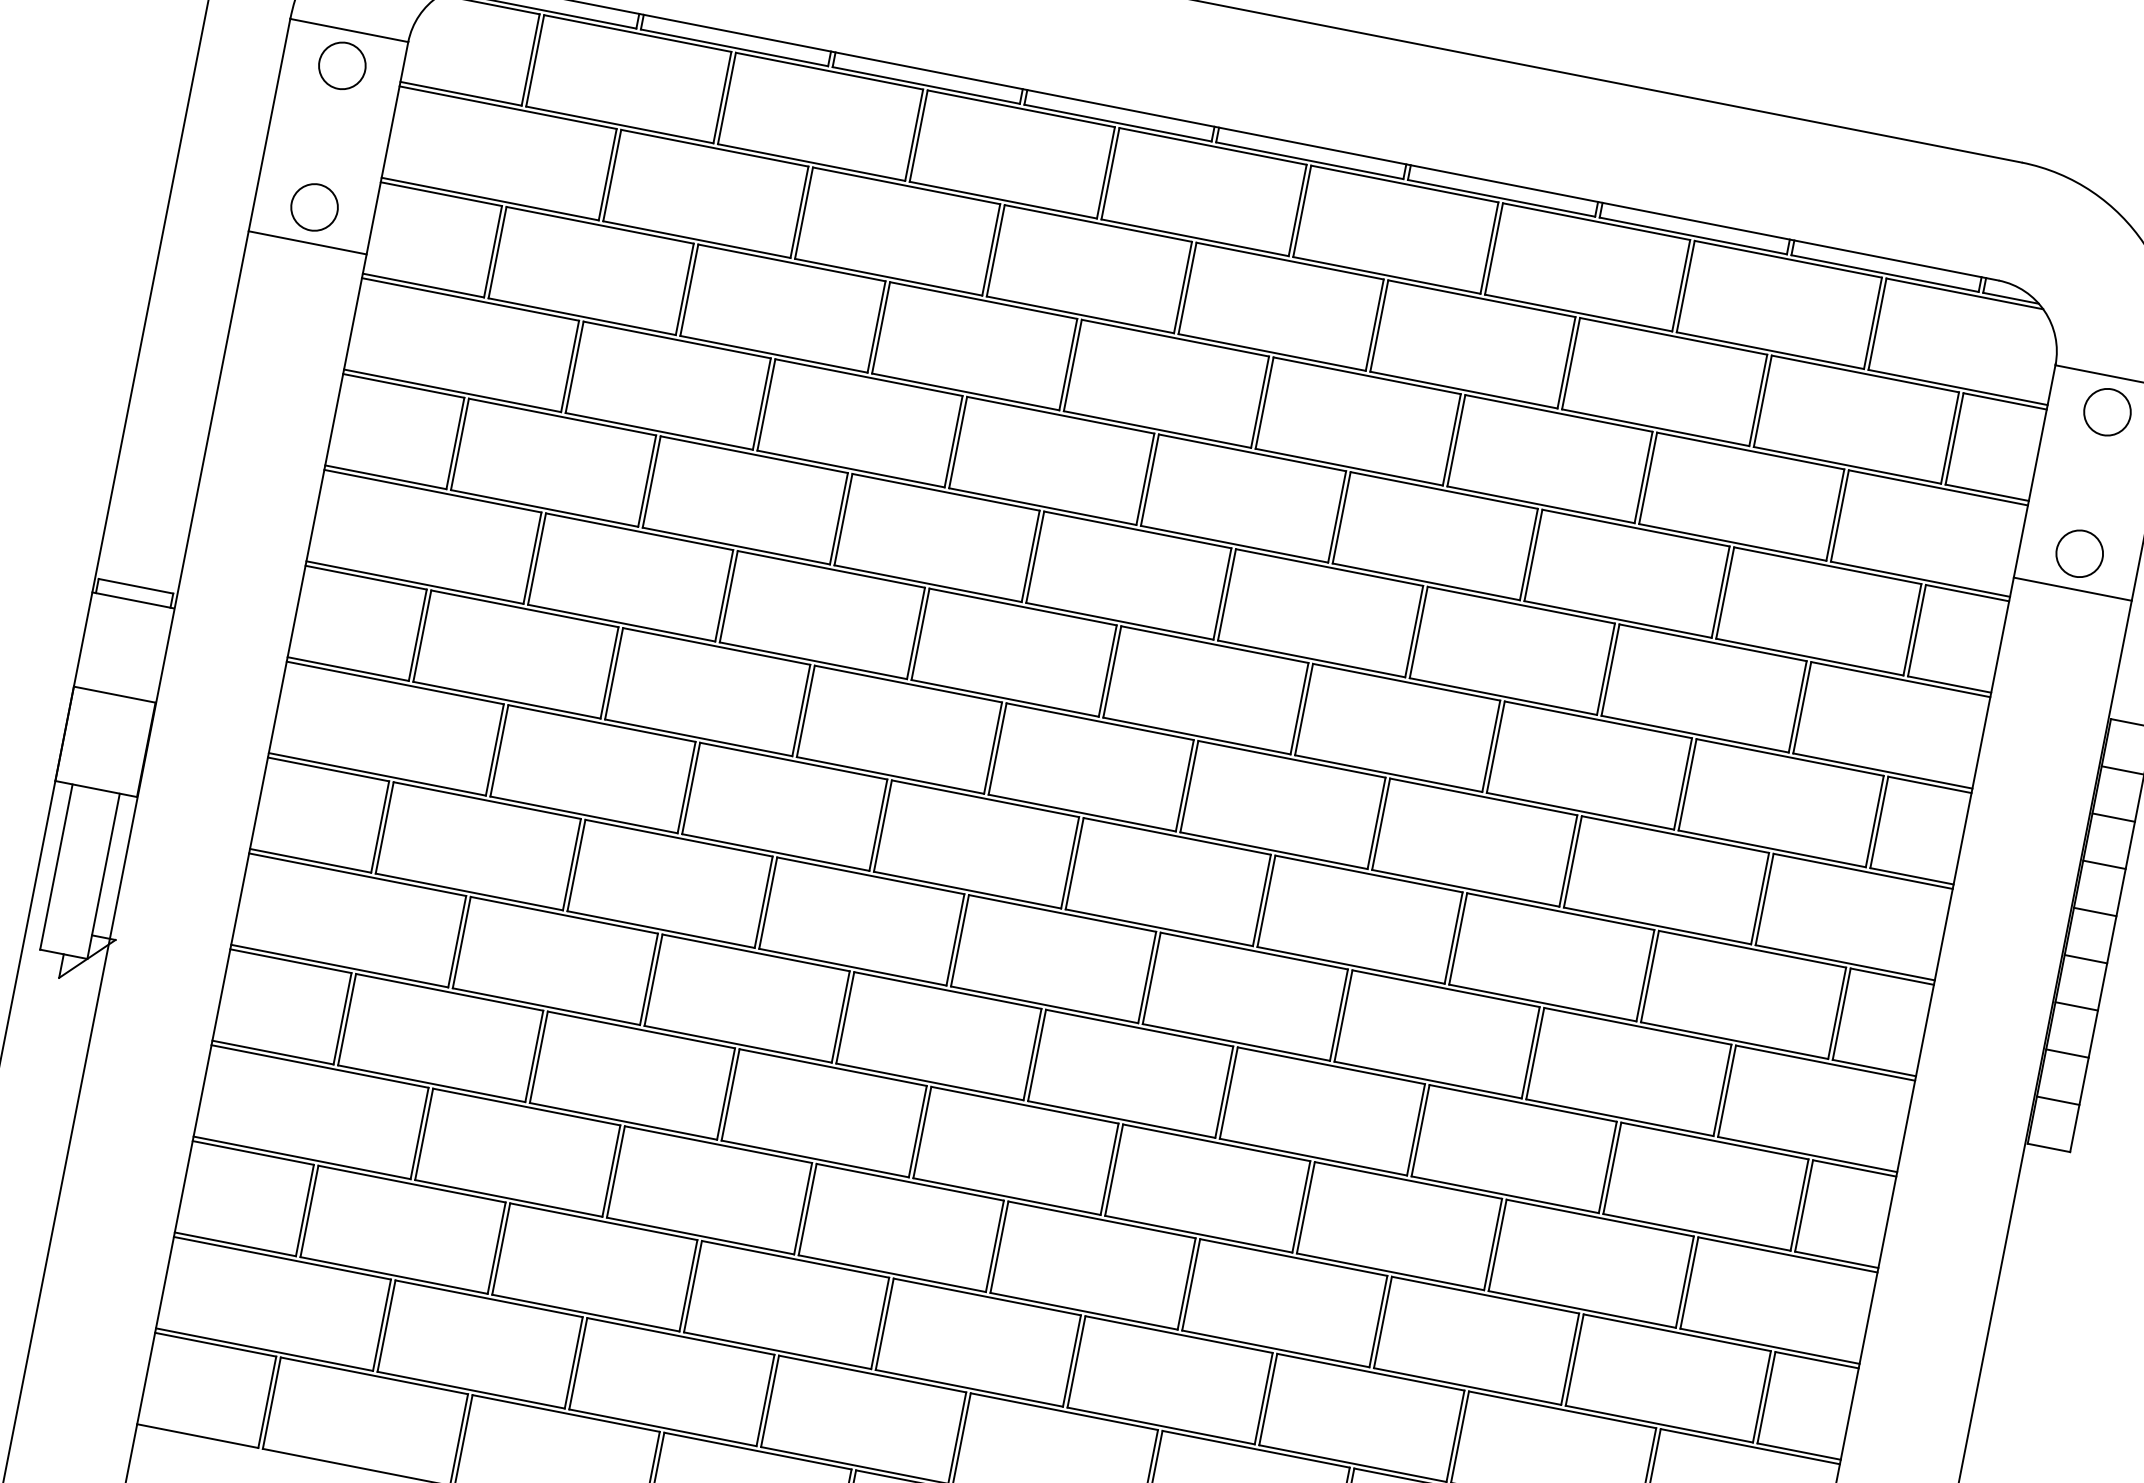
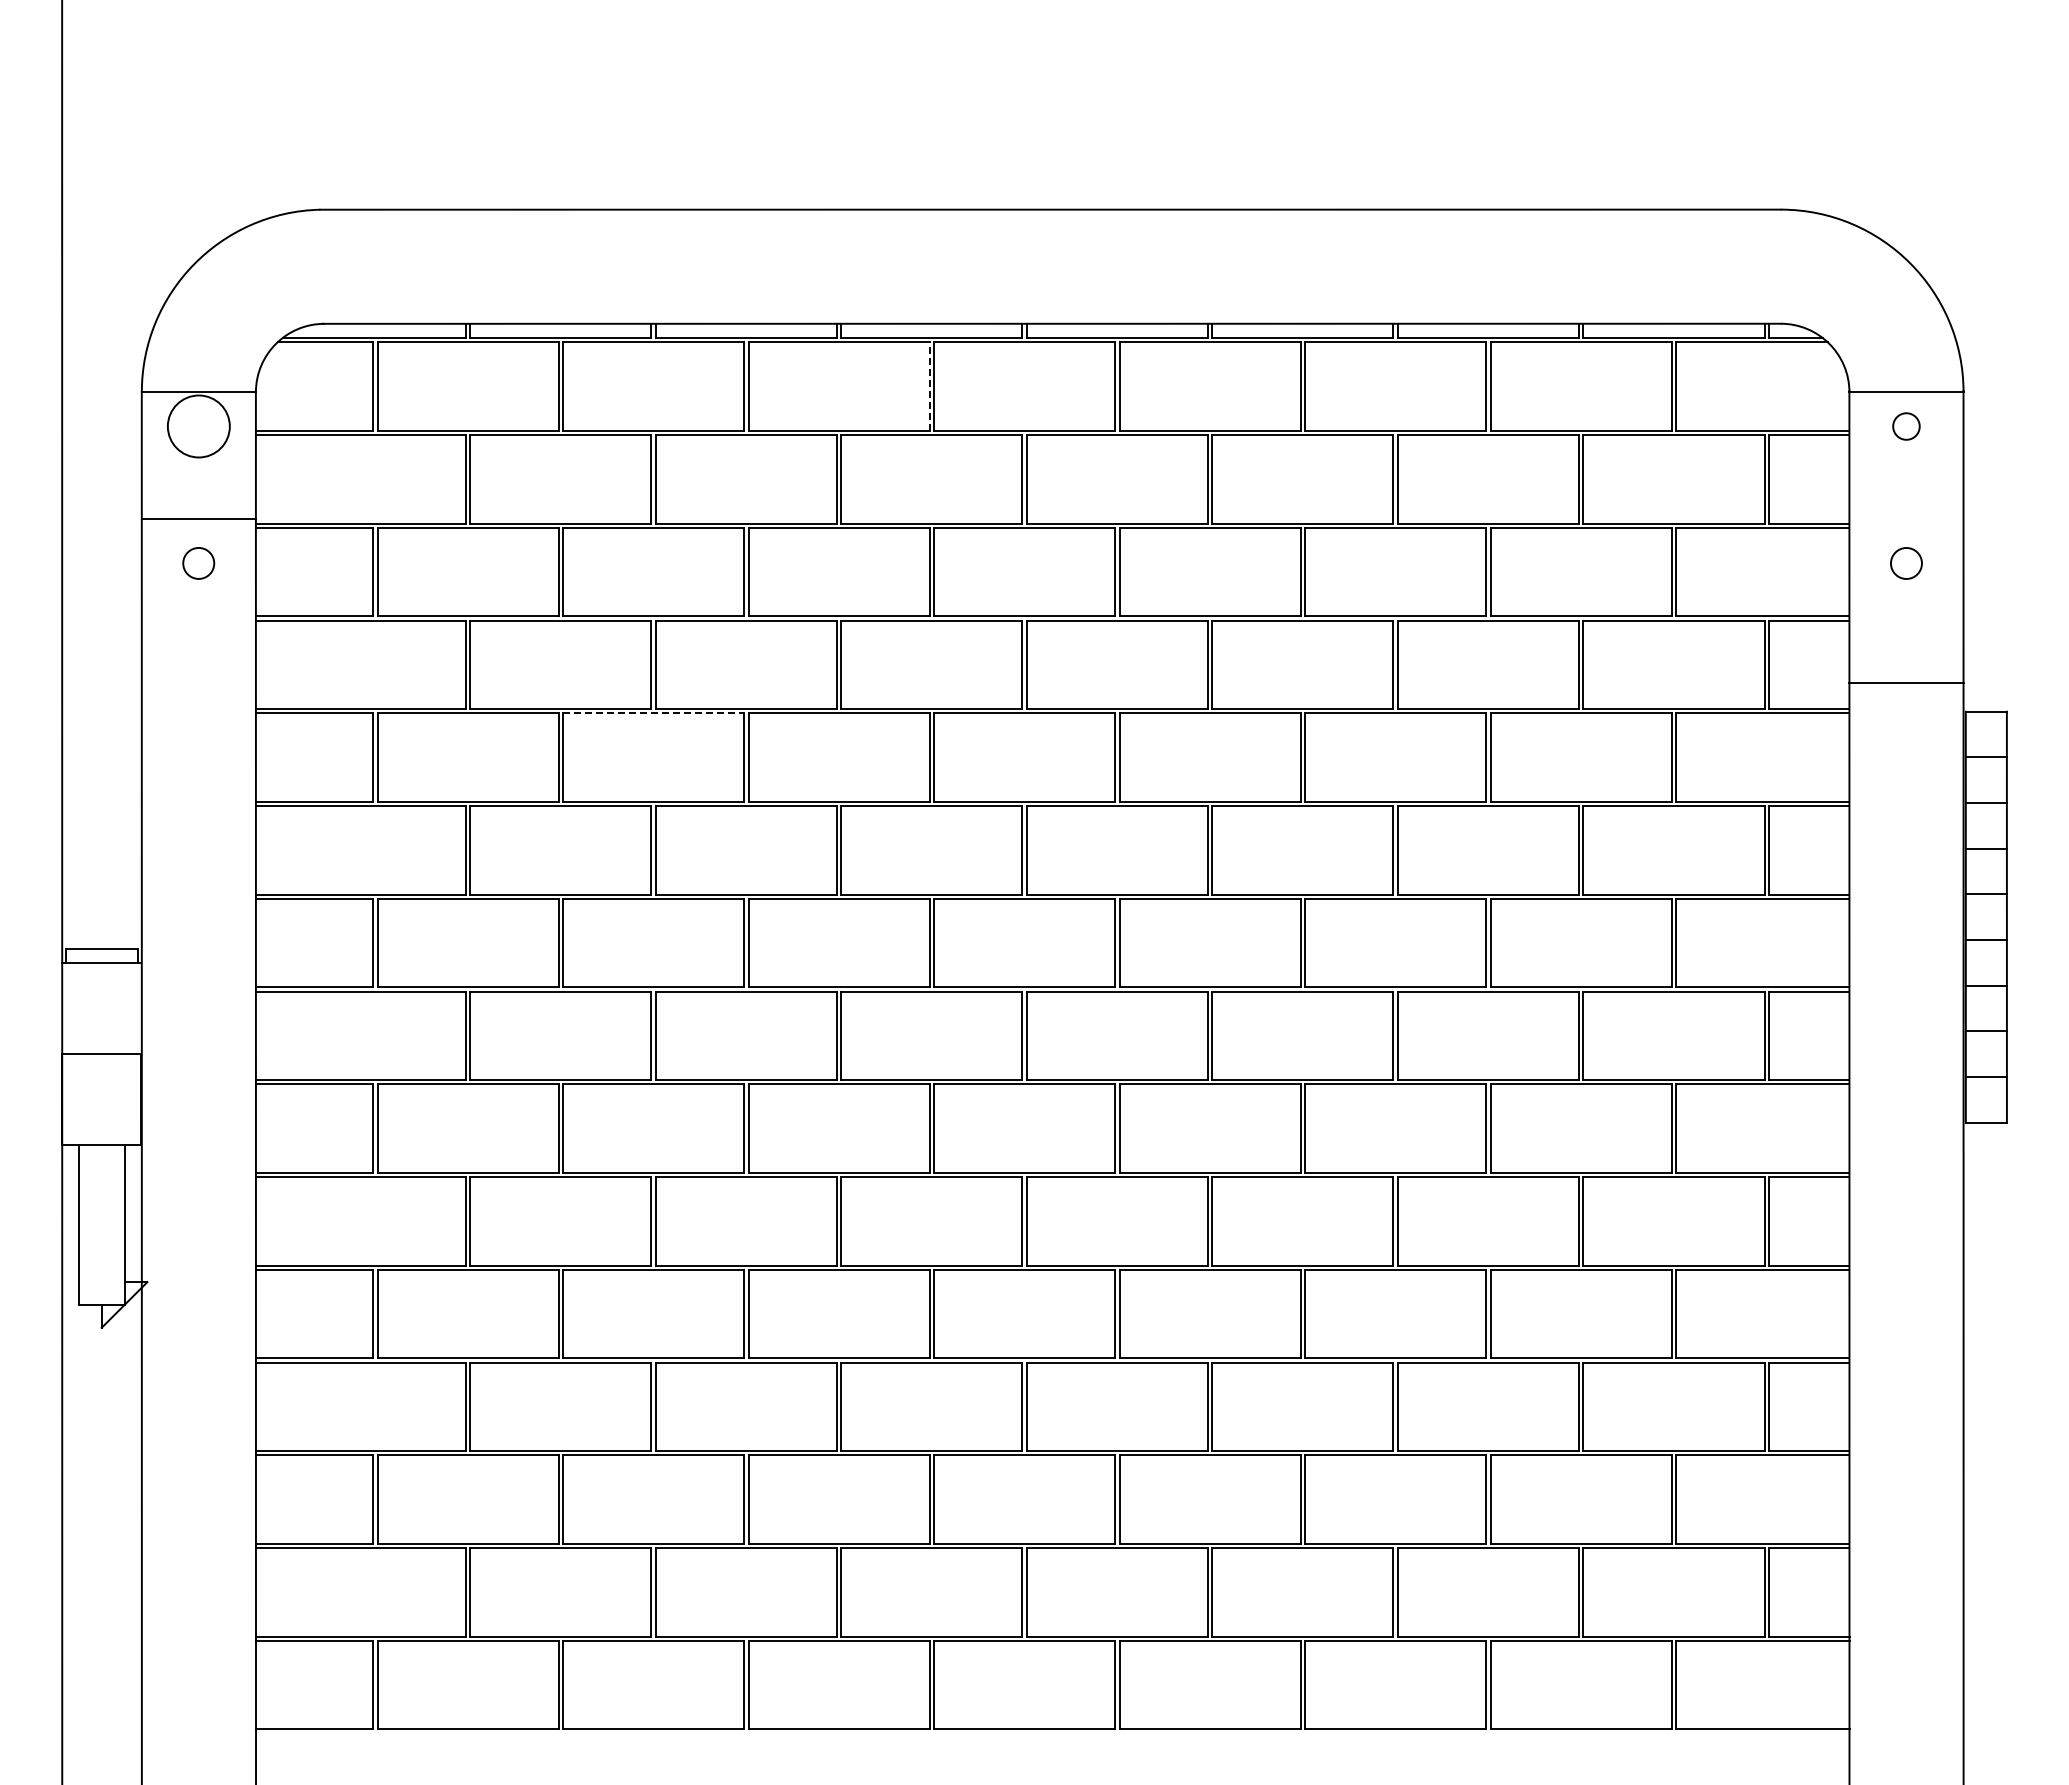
circle: (341, 65) -> (198, 426), size x1.4
line: (1105, 172) -> (929, 386), solid -> dashed
circle: (314, 207) -> (198, 563), size x0.7
line: (307, 242) -> (198, 518), moved
circle: (2107, 412) -> (1906, 426), size x0.6
line: (754, 454) -> (653, 713), solid -> dashed
circle: (2079, 553) -> (1906, 563), size x0.7
line: (2072, 588) -> (1906, 682), moved

